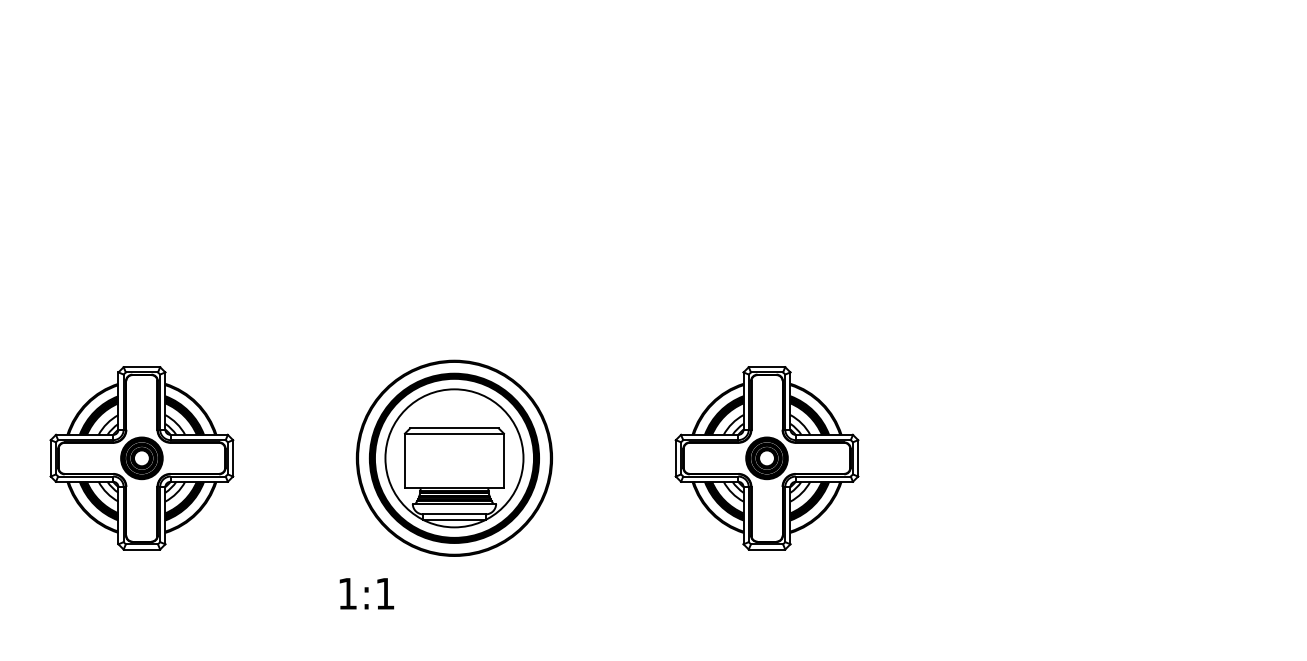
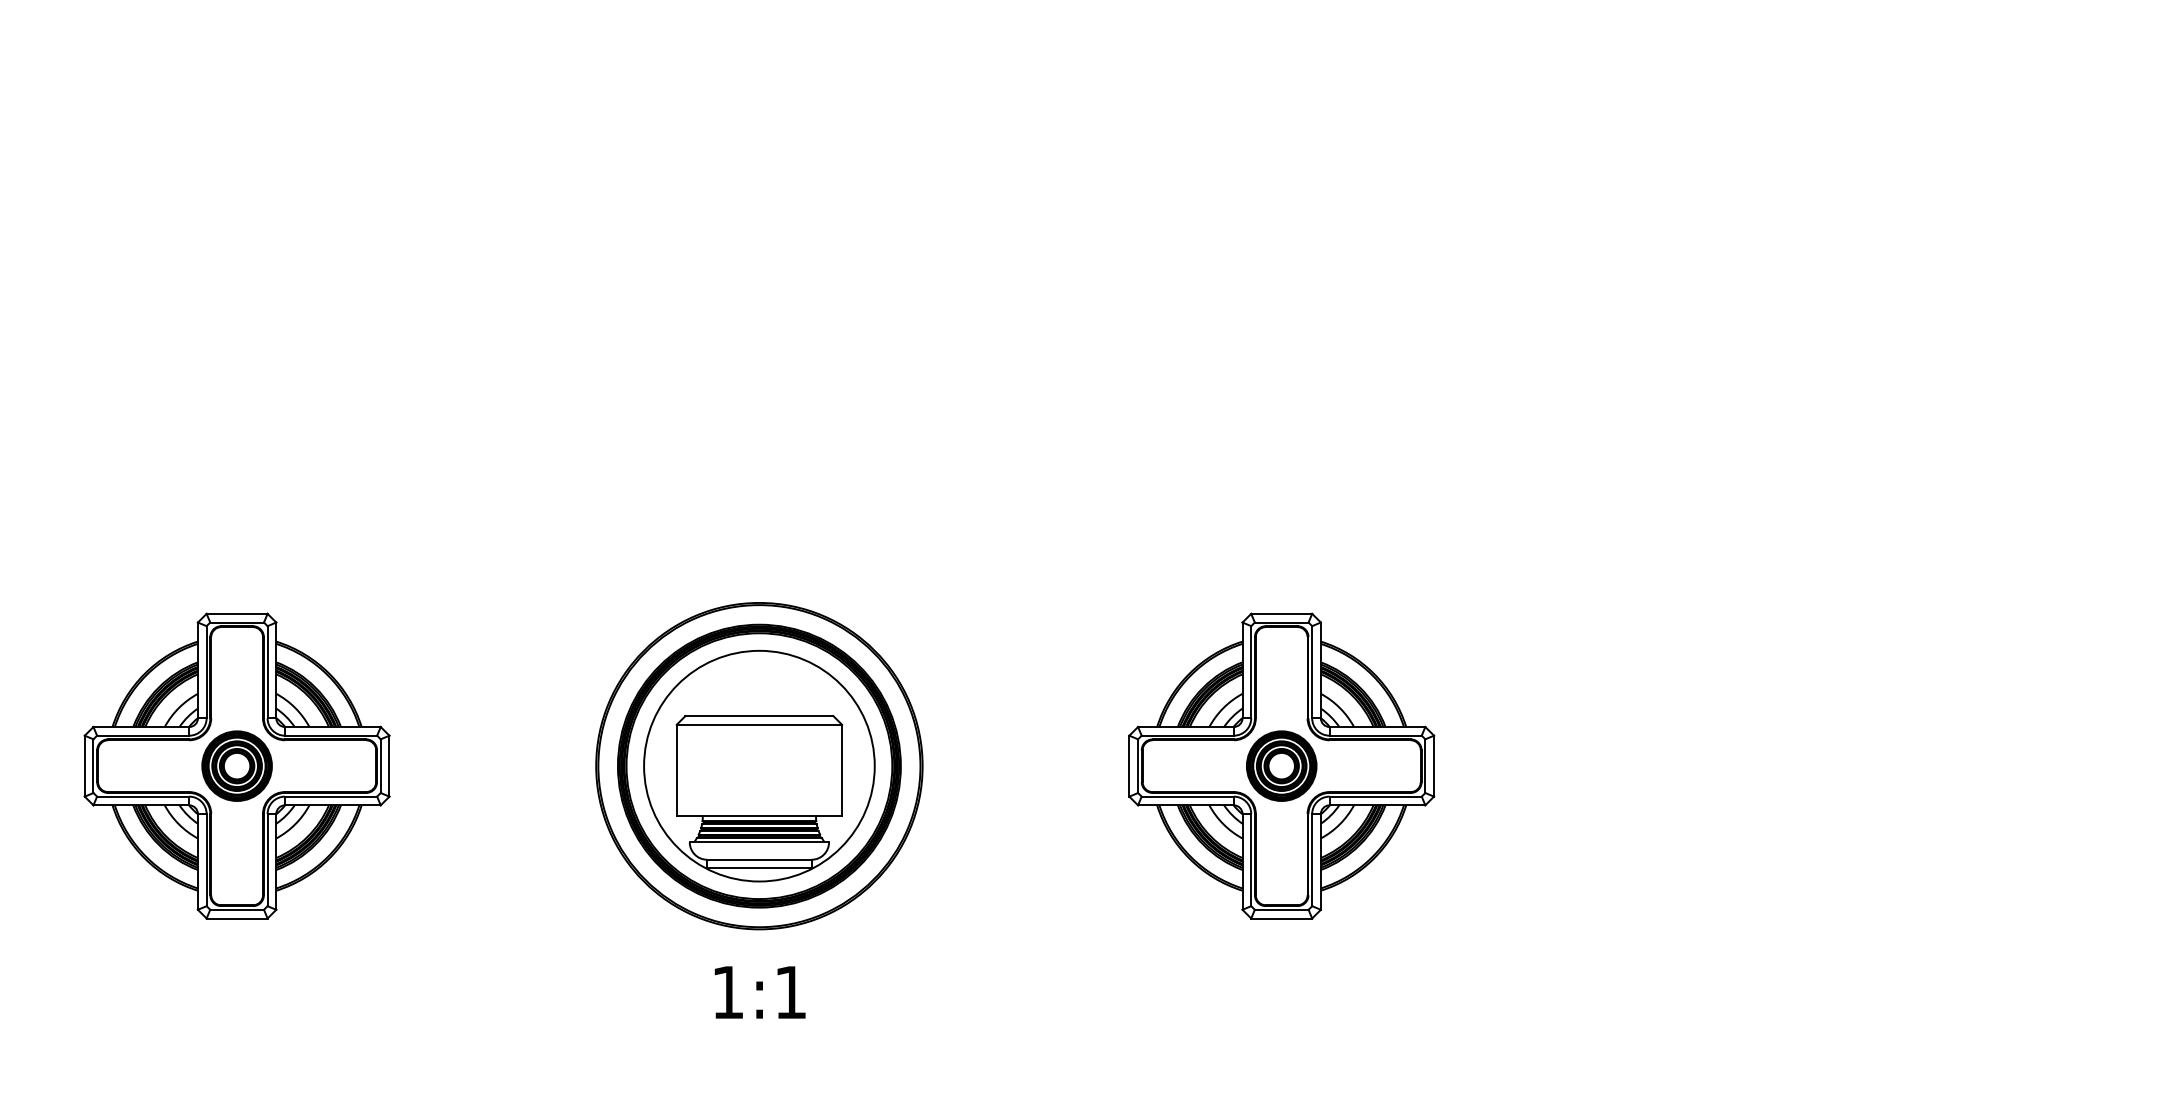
text: (366, 593) -> (759, 991), moved

